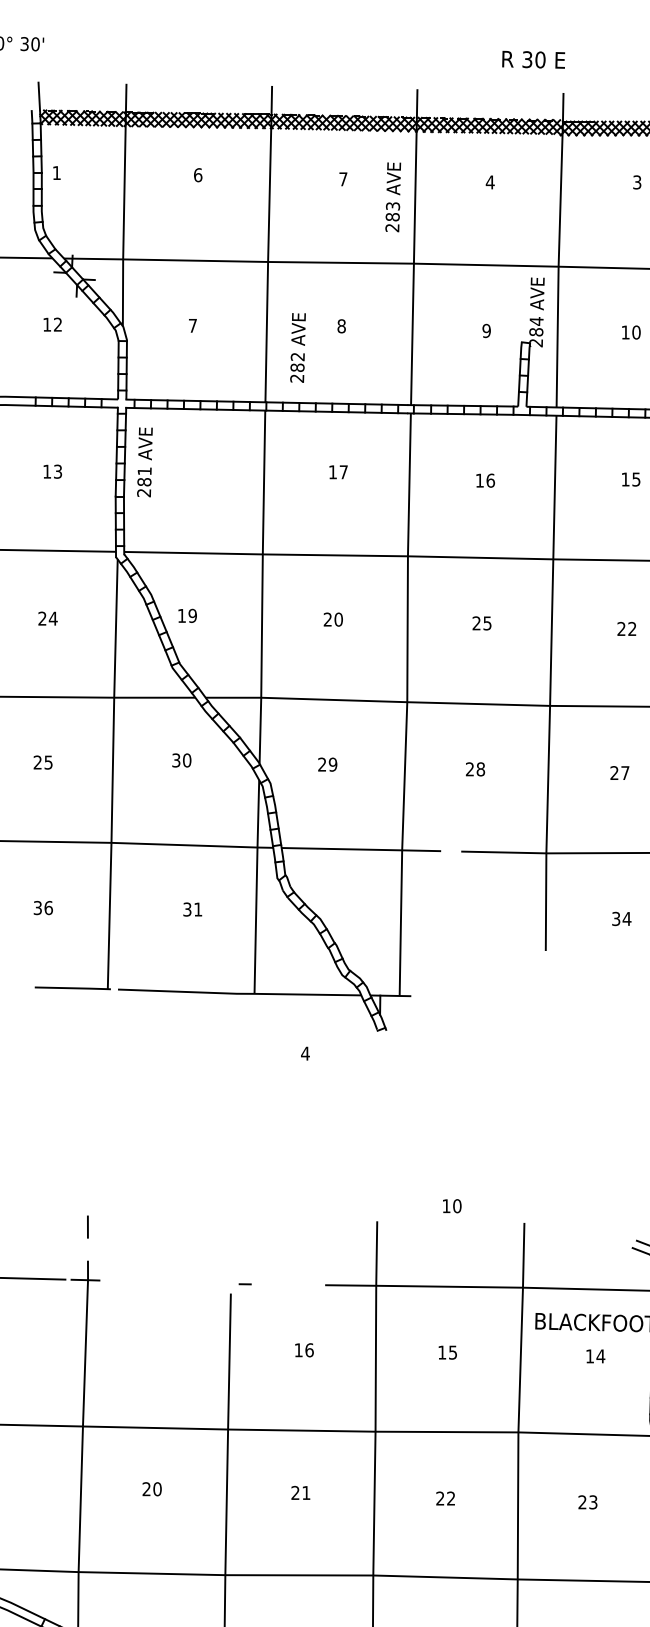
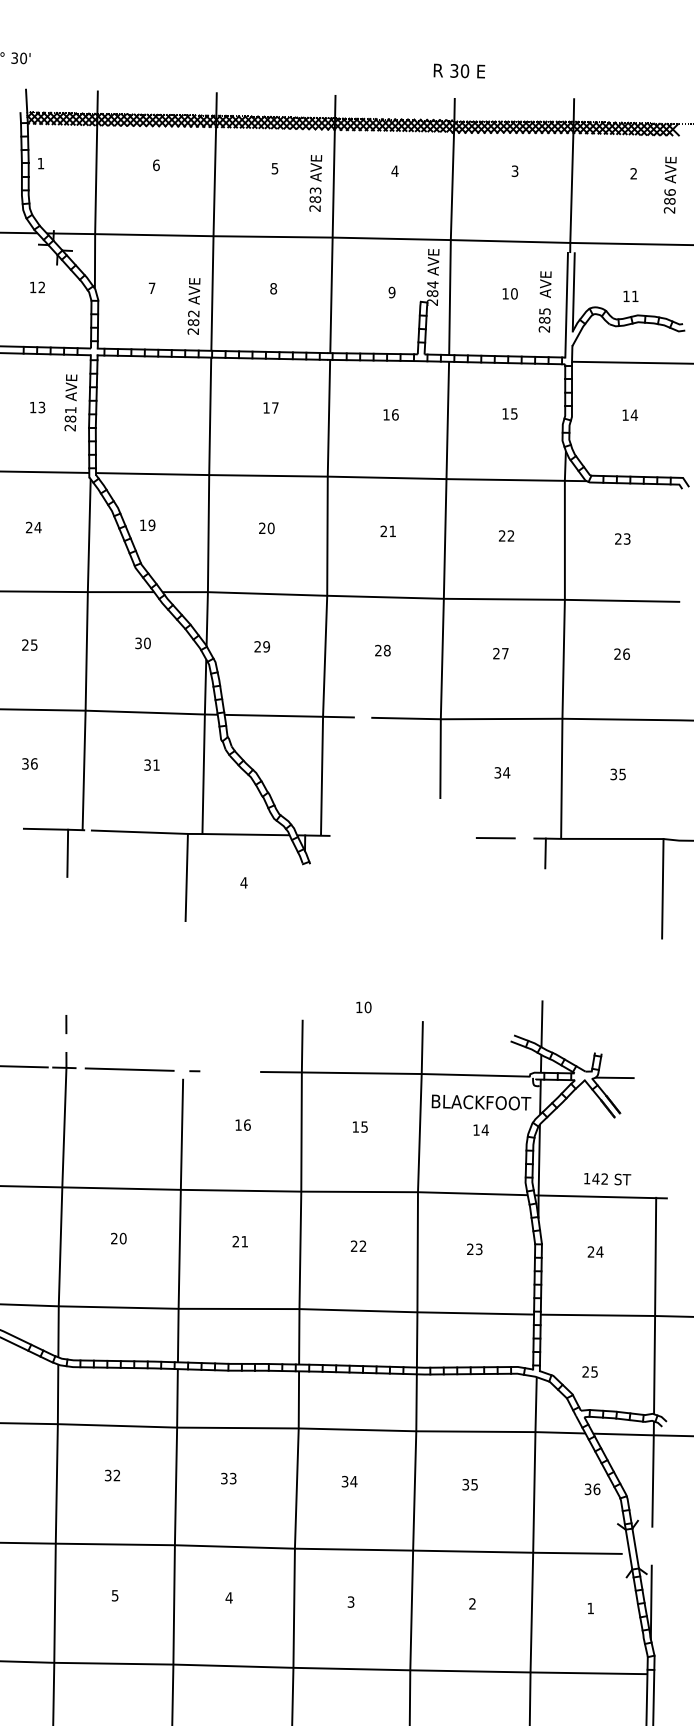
text: (533, 59) -> (459, 70), moved
text: (342, 179) -> (274, 168), 7 -> 5
text: (297, 348) -> (193, 306), moved
text: (144, 461) -> (70, 402), moved
text: (487, 623) -> (392, 531), 25 -> 21
line: (613, 999) -> (495, 838), added
line: (89, 1016) -> (67, 852), added
line: (235, 1047) -> (186, 877), added
line: (165, 1282) -> (129, 1069), added

